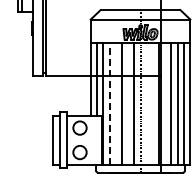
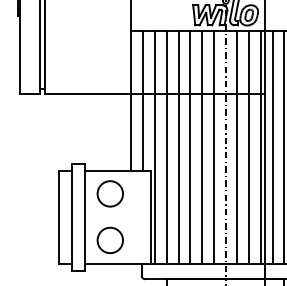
line: (109, 103) -> (166, 147), dashed -> solid
line: (115, 103) -> (177, 147), added
line: (128, 103) -> (202, 147), added
line: (146, 103) -> (236, 147), added
line: (152, 103) -> (248, 147), added
line: (165, 103) -> (273, 147), added

